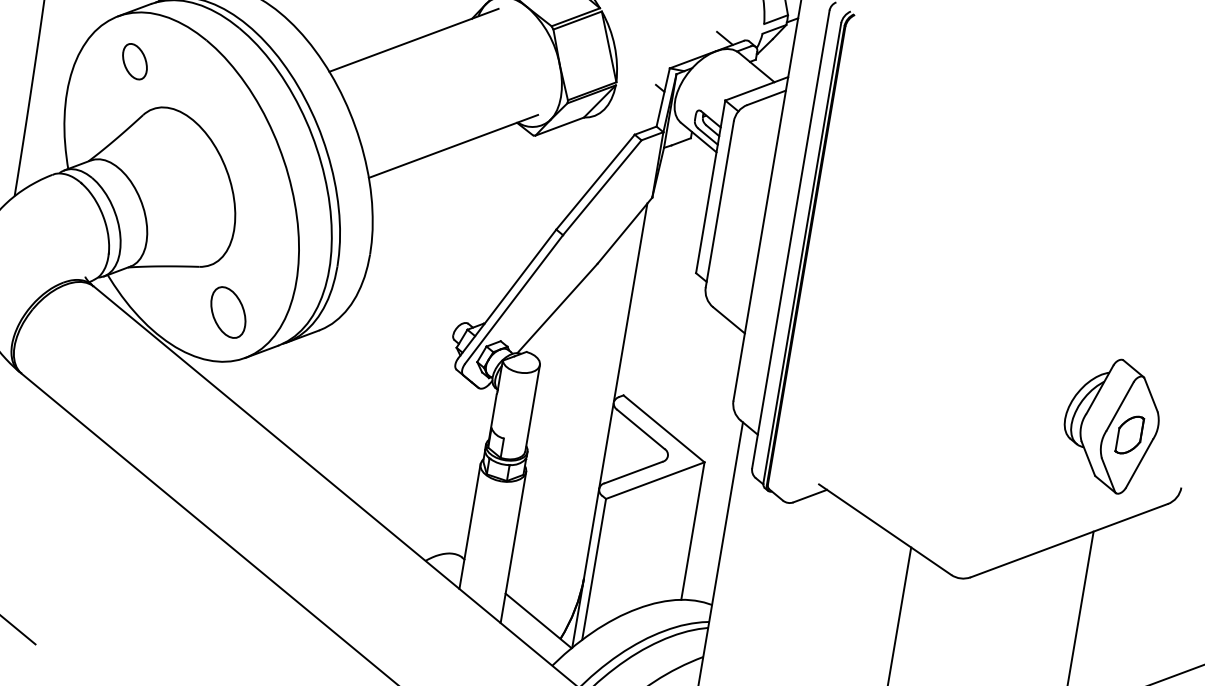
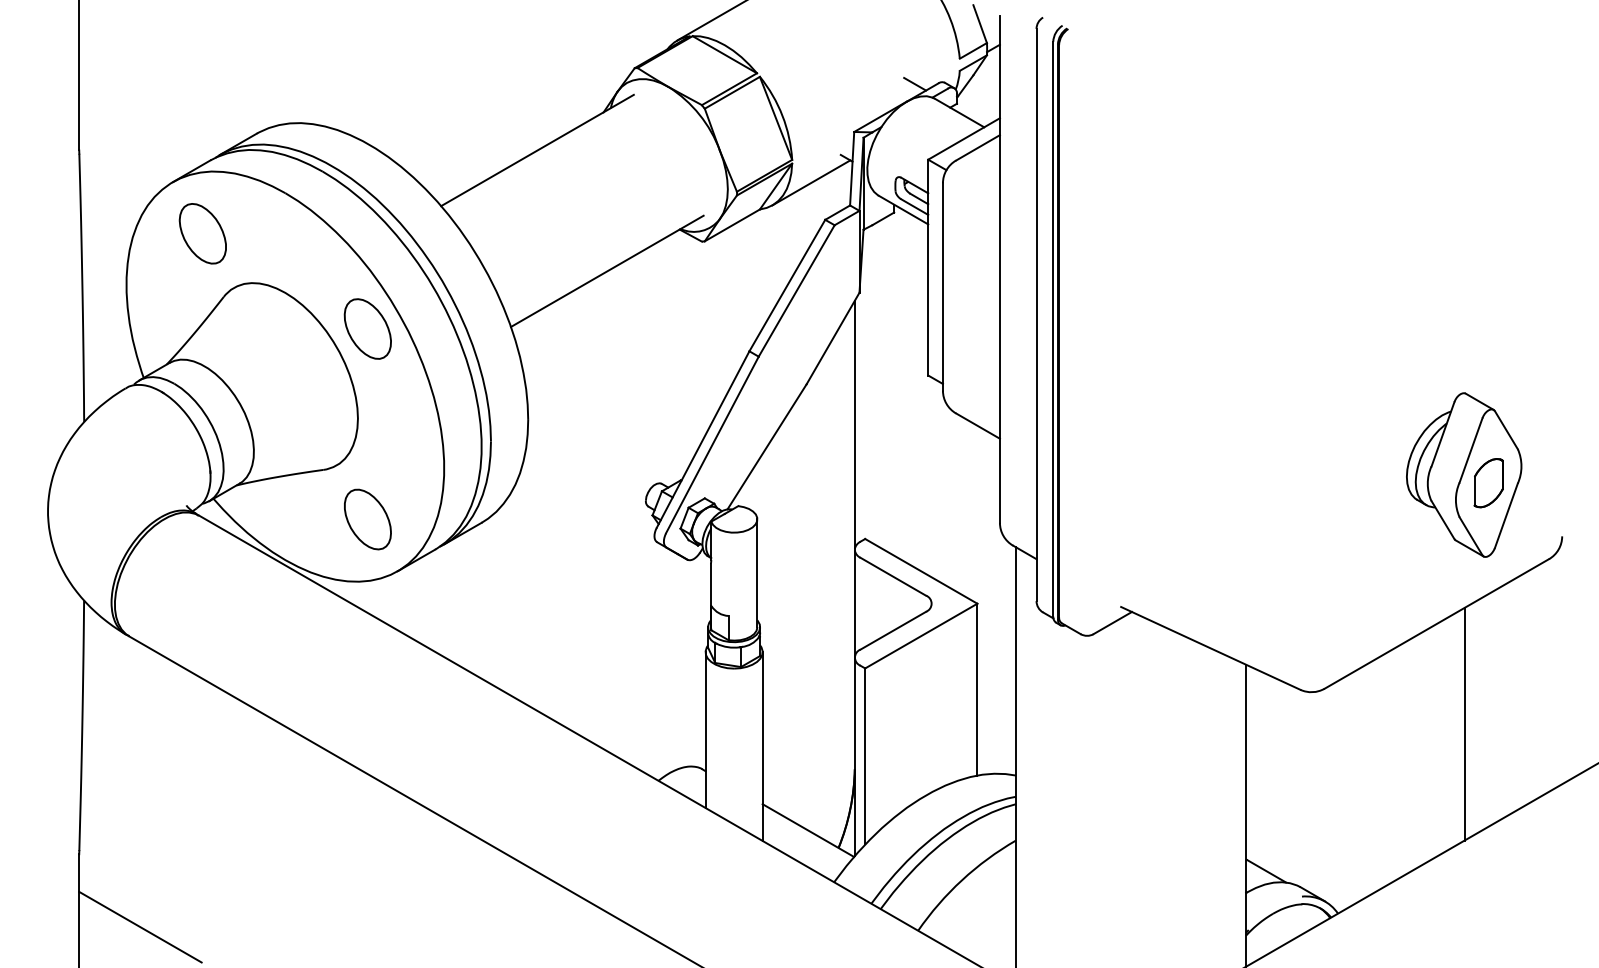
part: (134, 61) -> (202, 233), size x1.43
line: (628, 102) -> (811, 182), added
part: (253, 159) -> (367, 328), added

